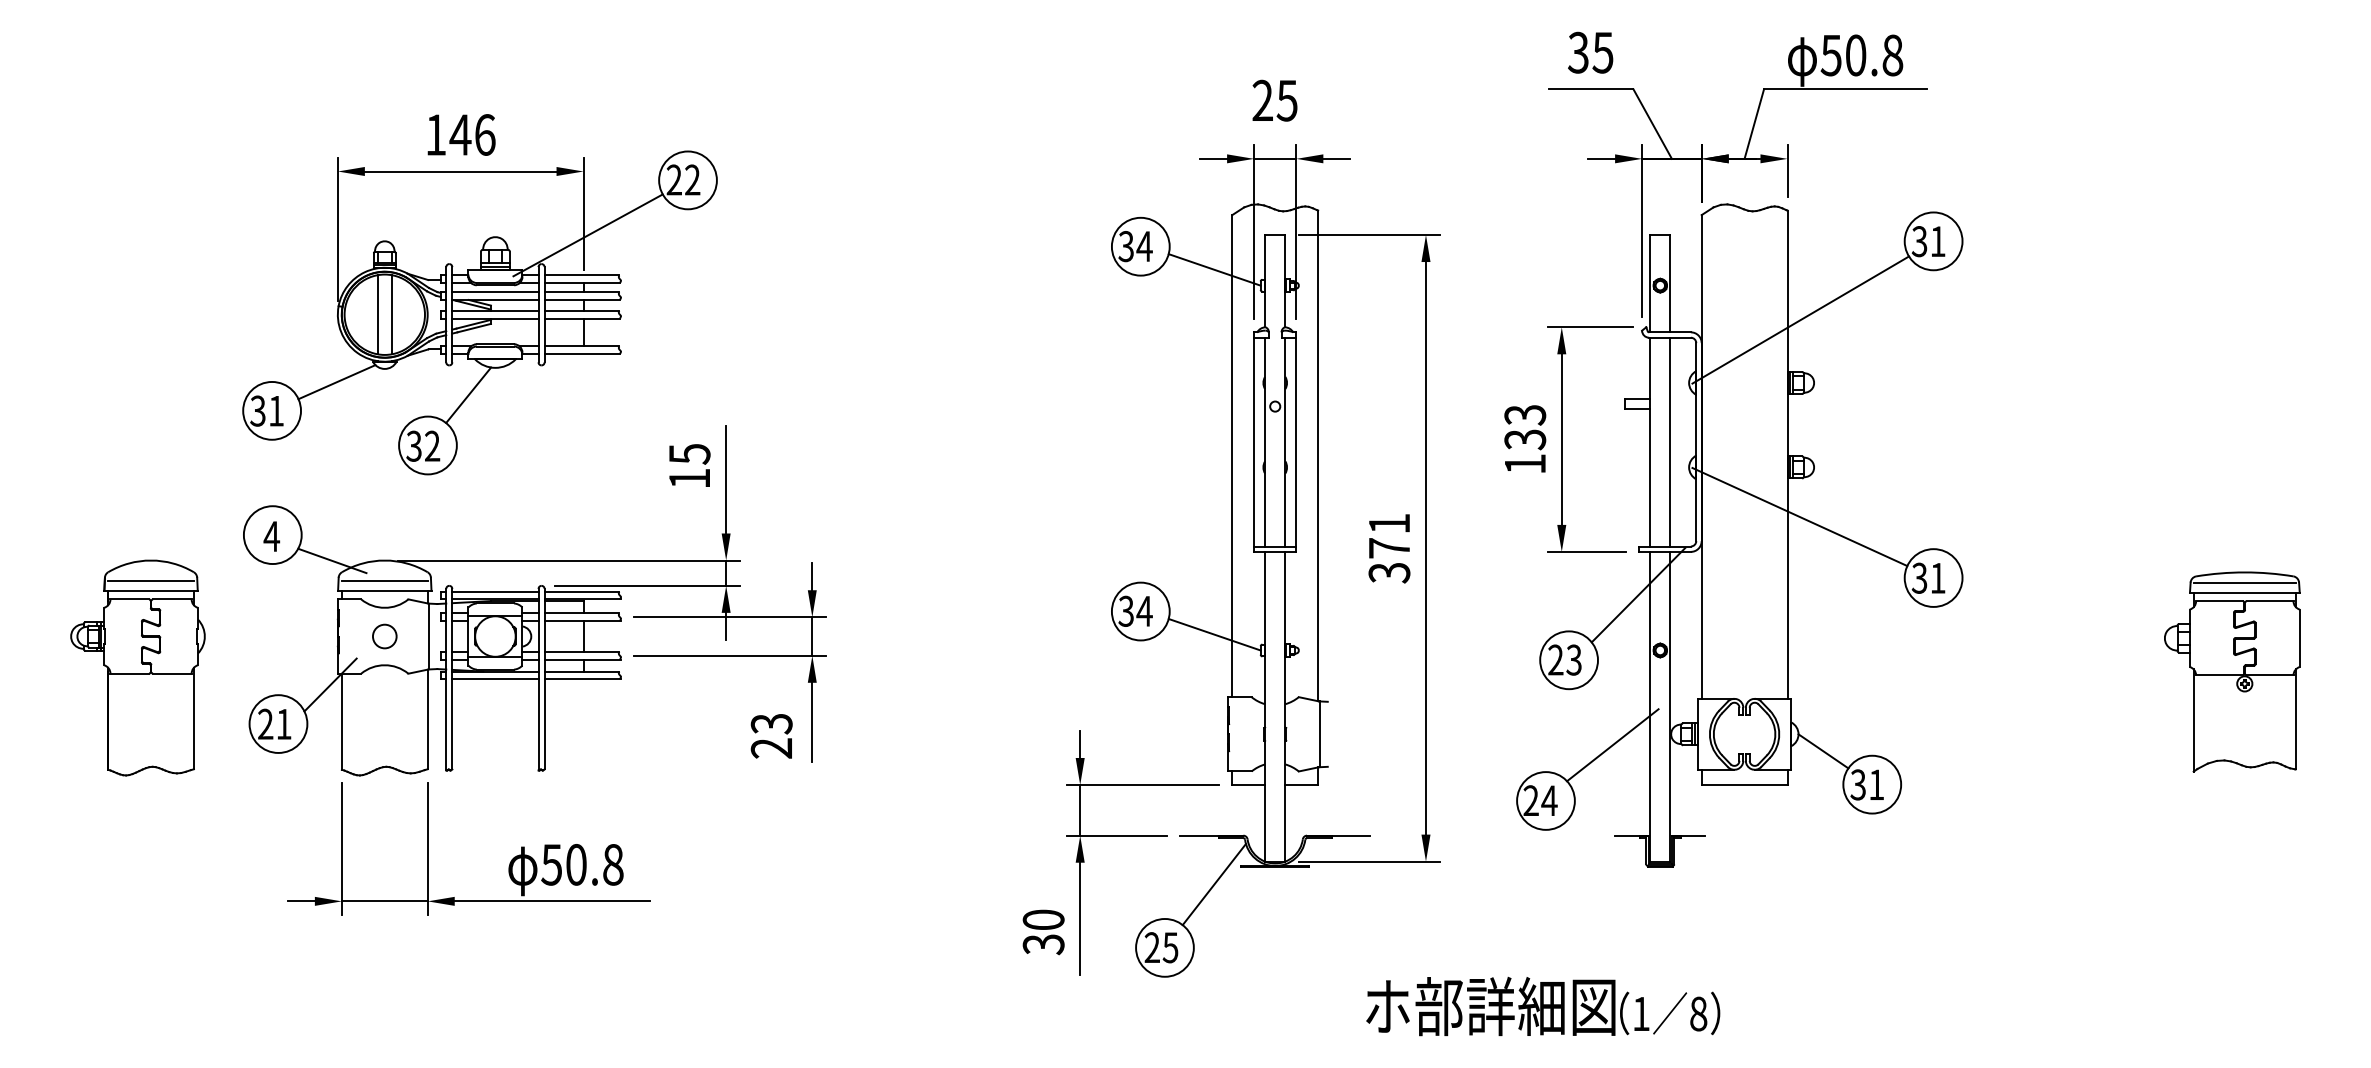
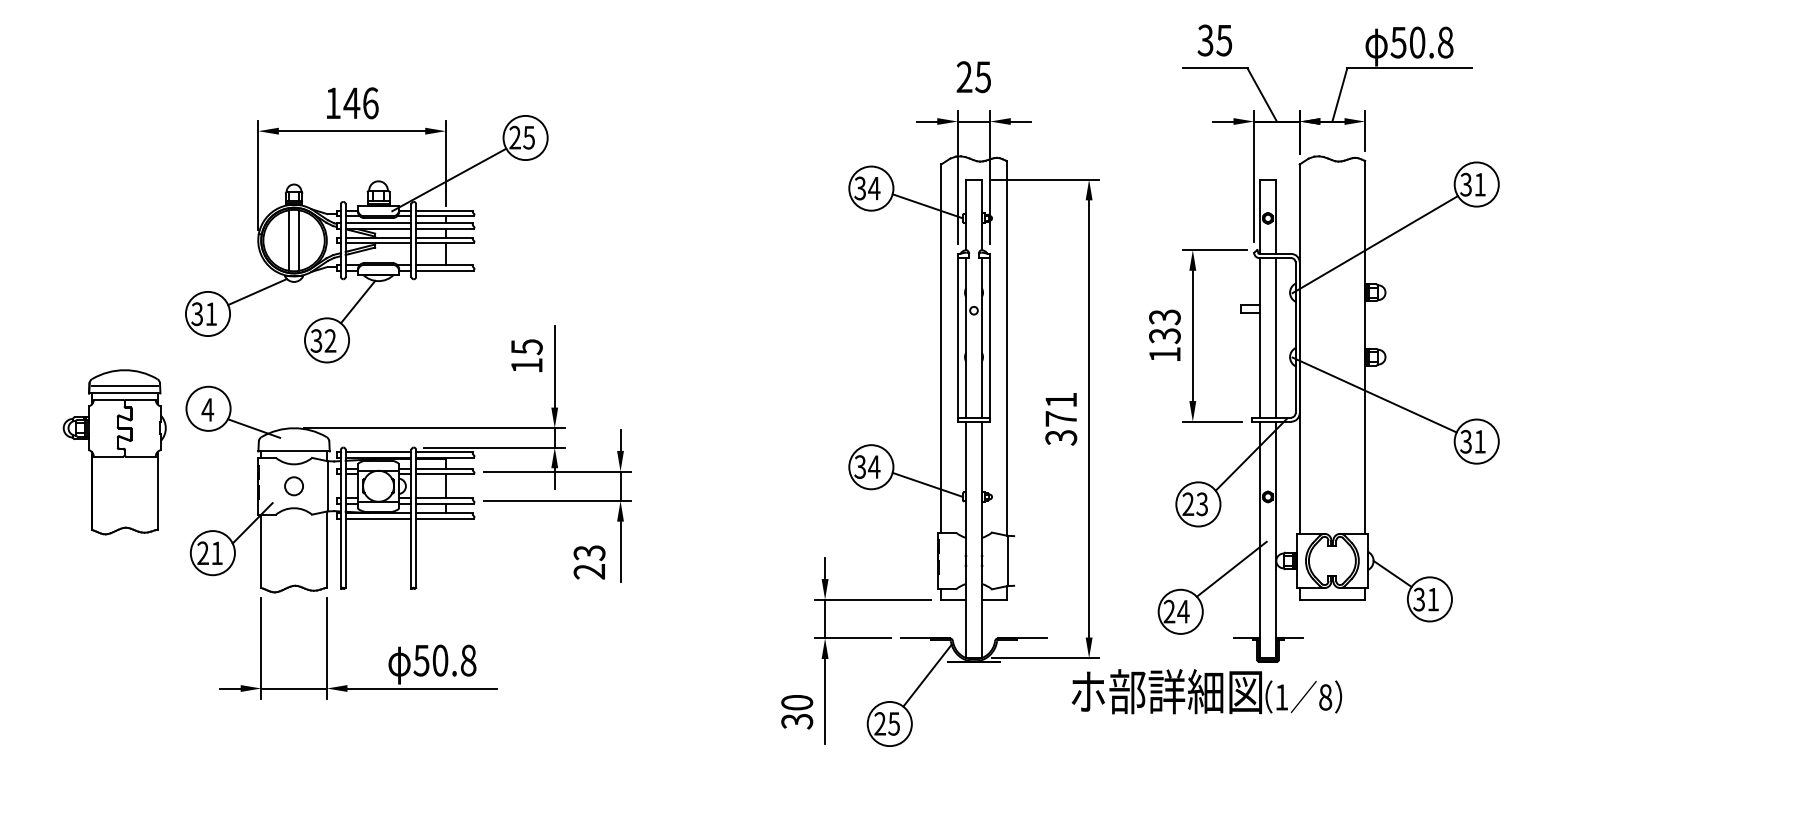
text: (692, 179) -> (529, 137), 22 -> 25
line: (384, 580) -> (293, 443), removed
part: (137, 667) -> (114, 451), moved
part: (2232, 671) -> (1704, 512), removed
text: (1543, 1006) -> (1207, 691), moved

